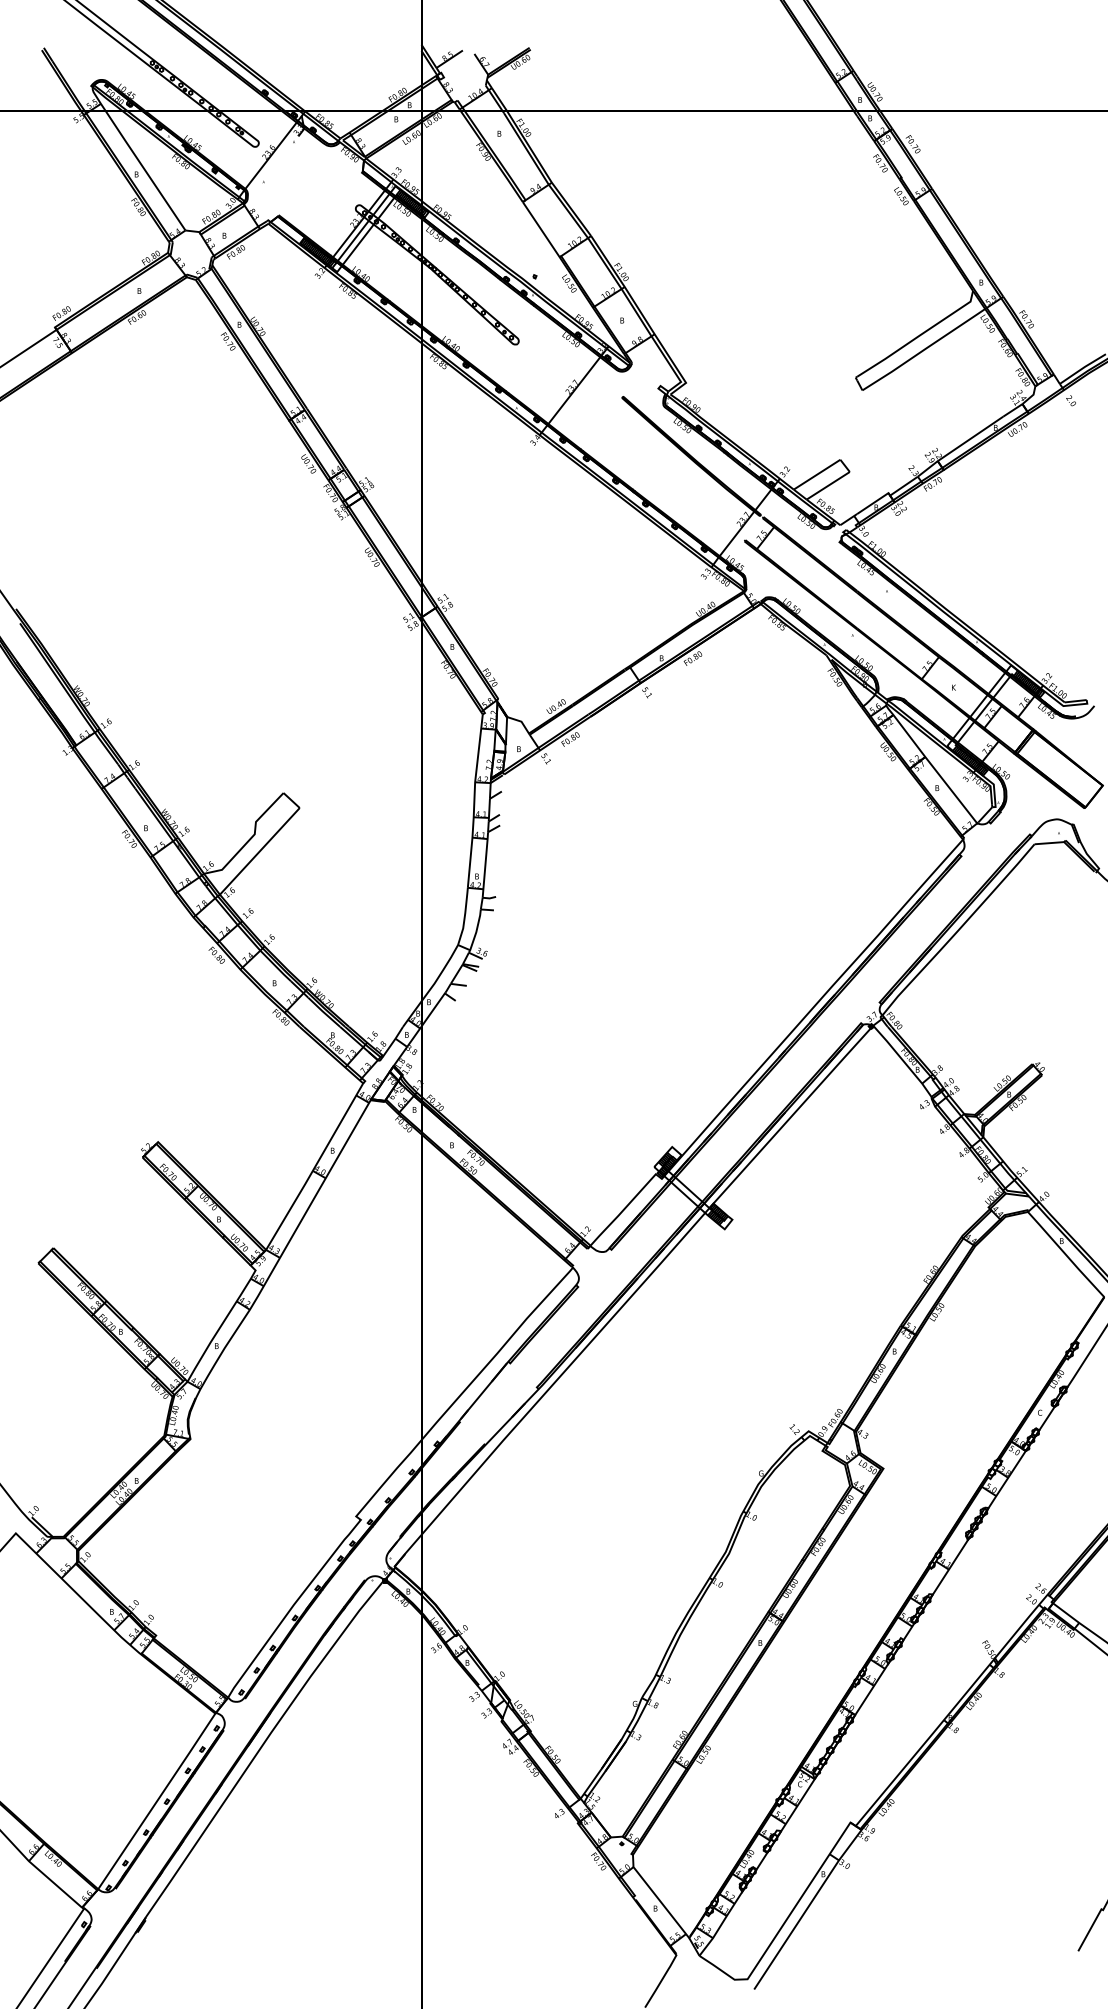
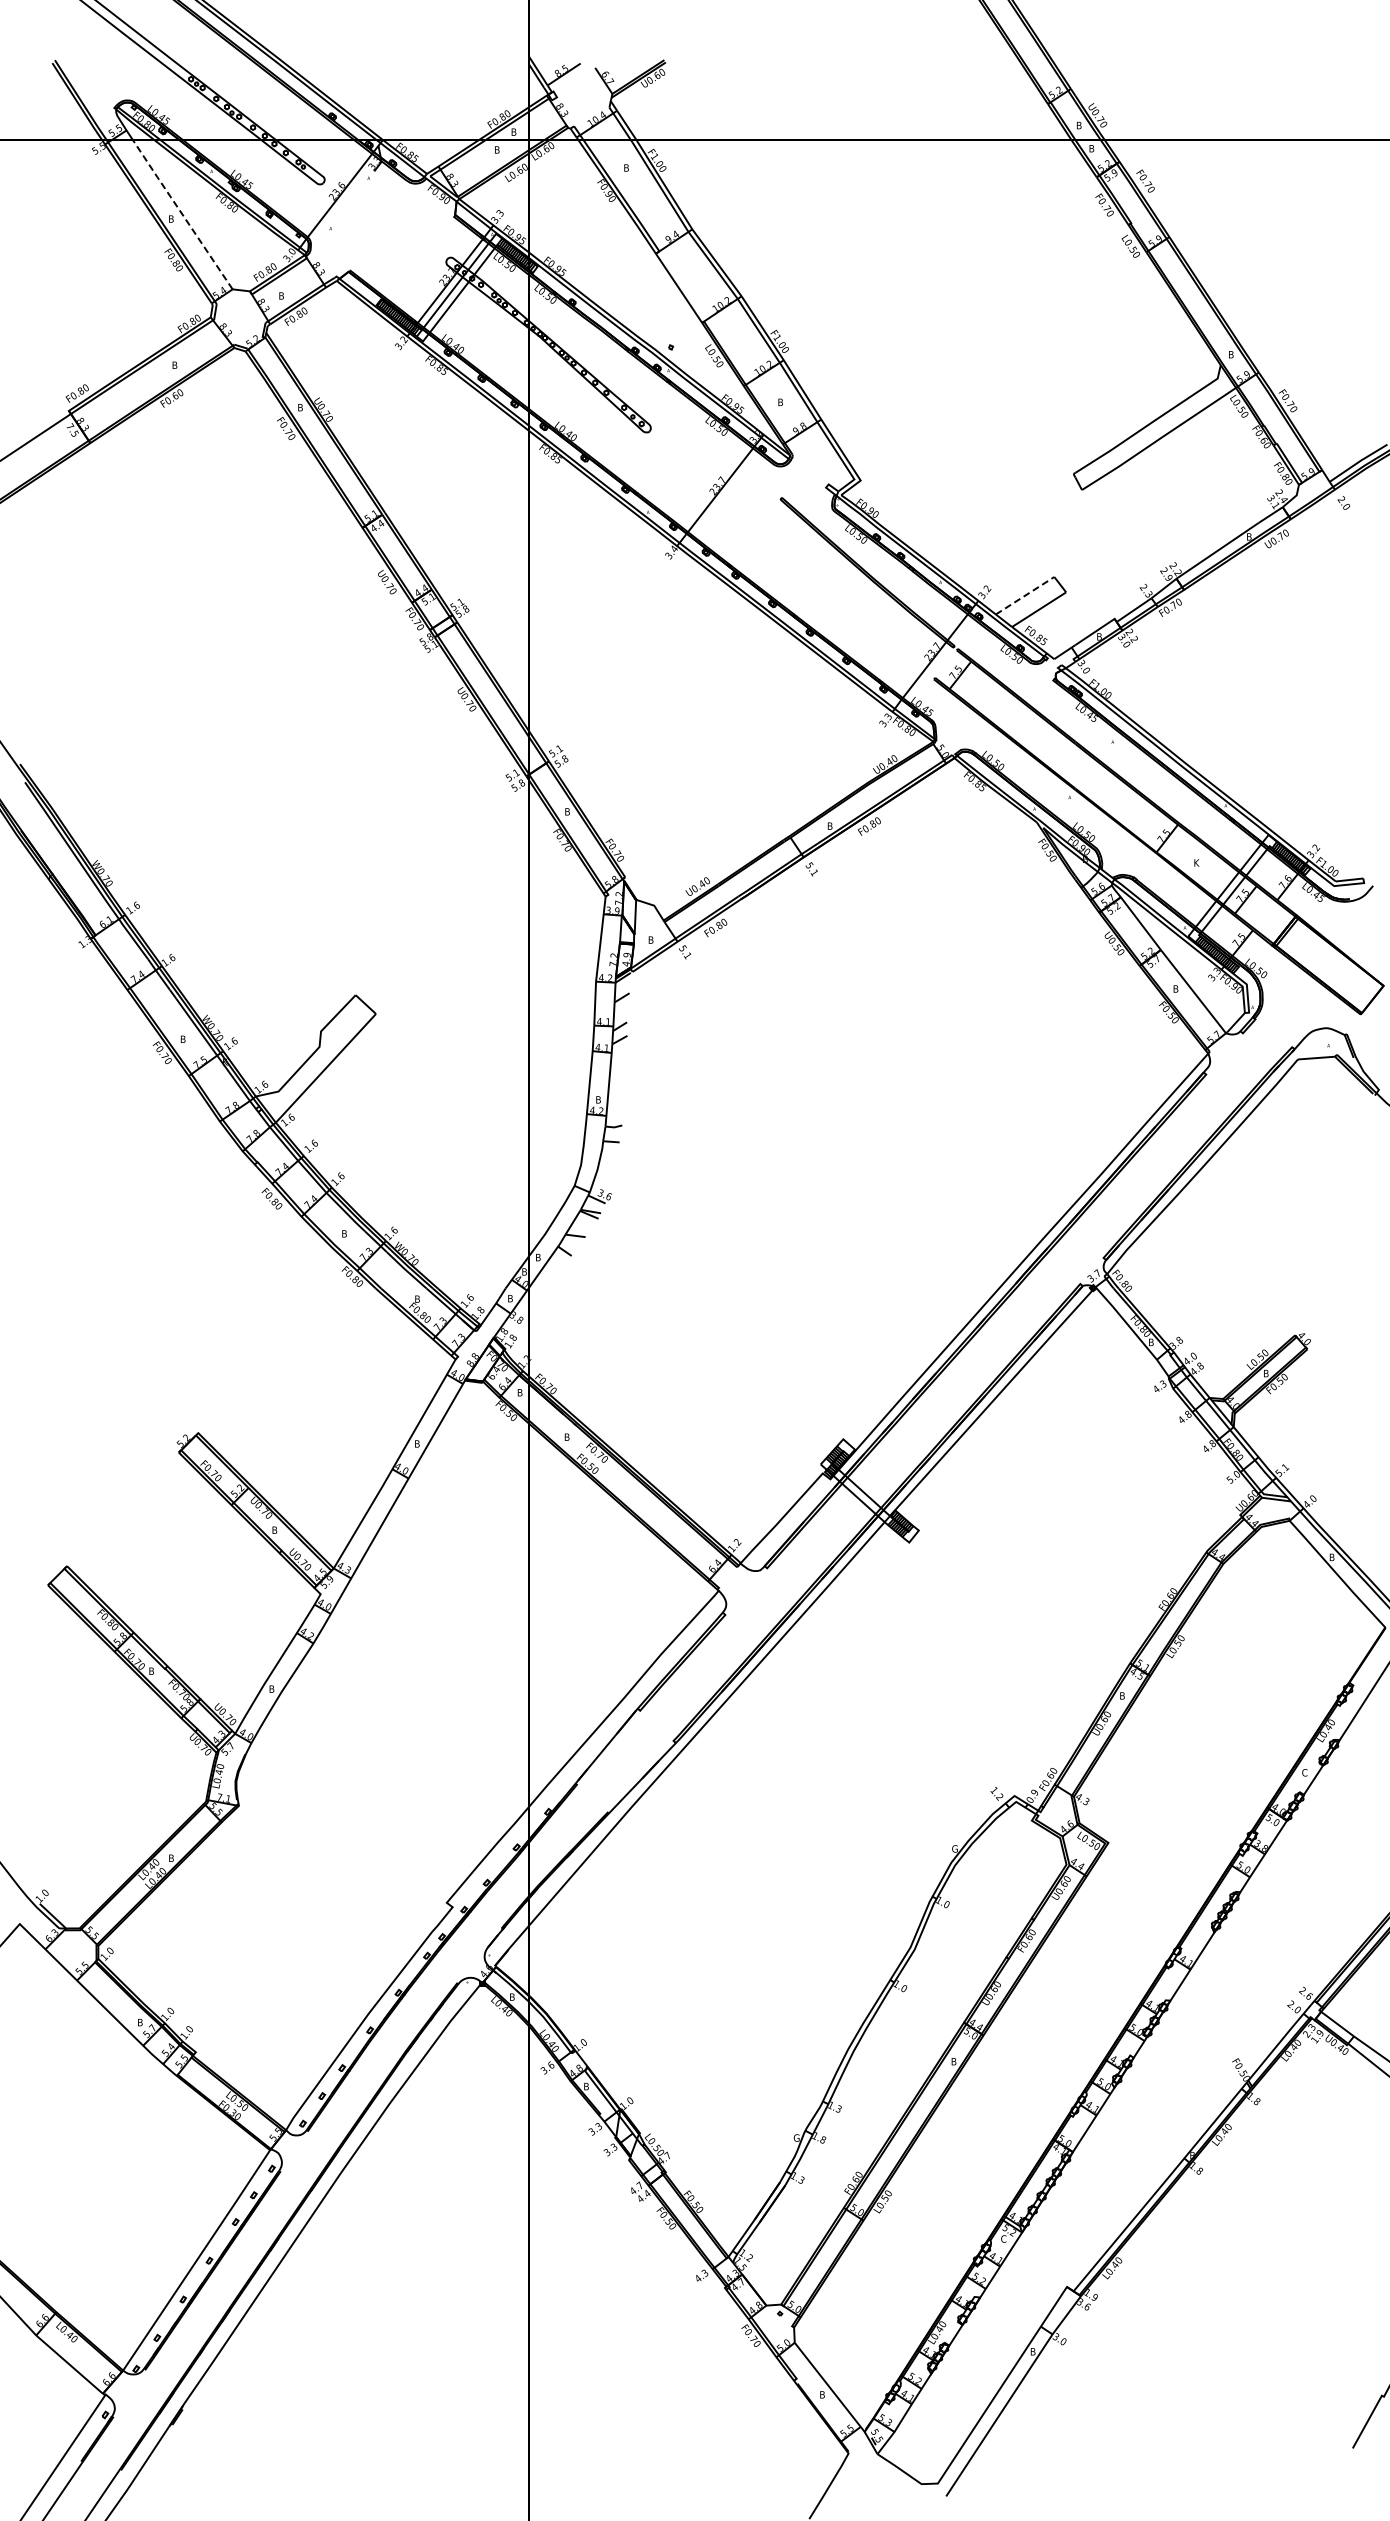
line: (145, 170) -> (182, 214), solid -> dashed
line: (817, 474) -> (1025, 595), solid -> dashed

